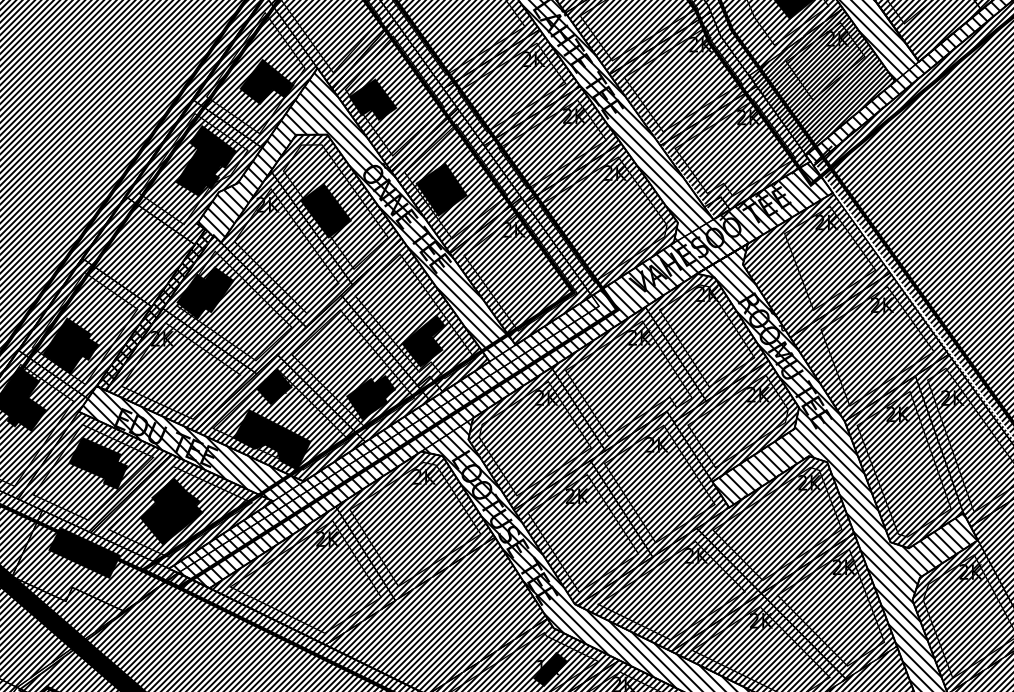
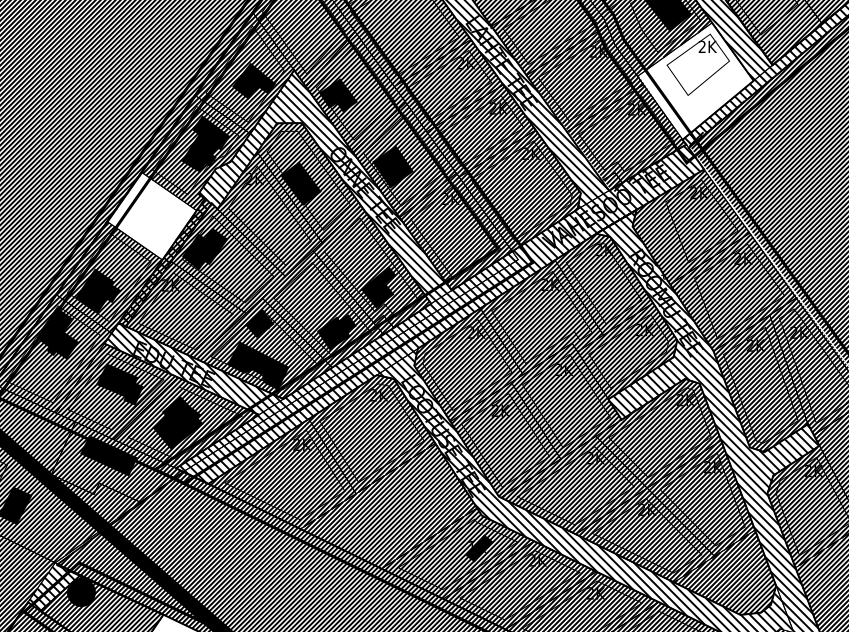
hatch: (822, 82) -> (695, 81), removed
hatch: (139, 252) -> (152, 216), removed

